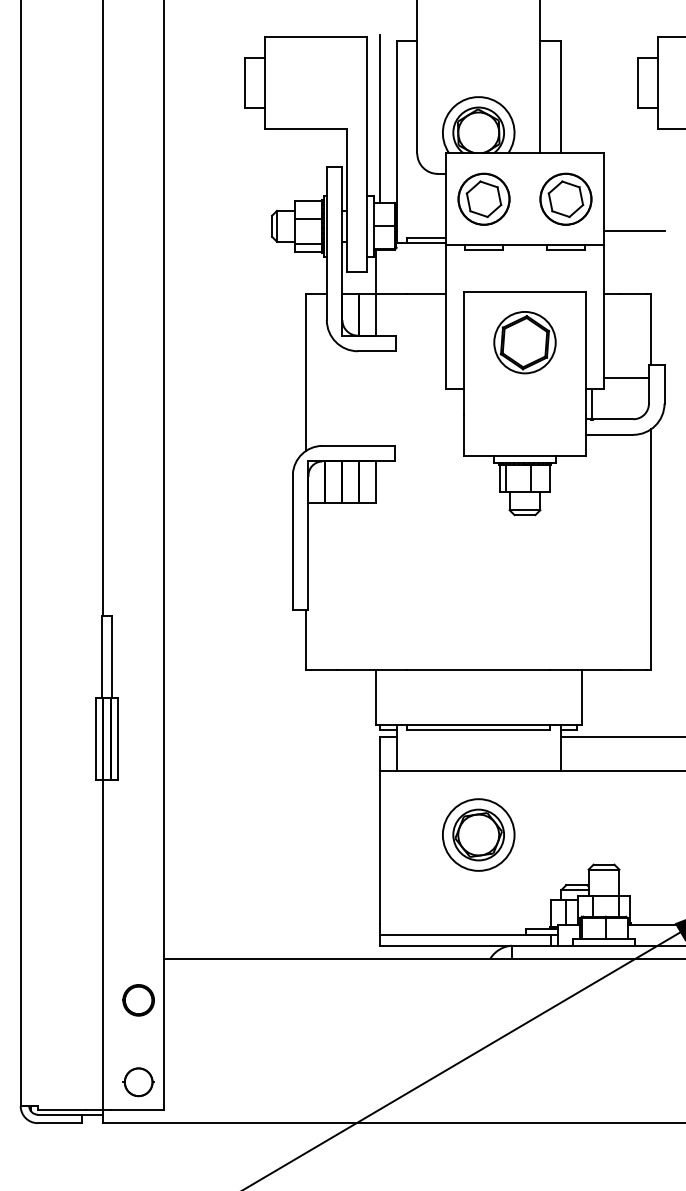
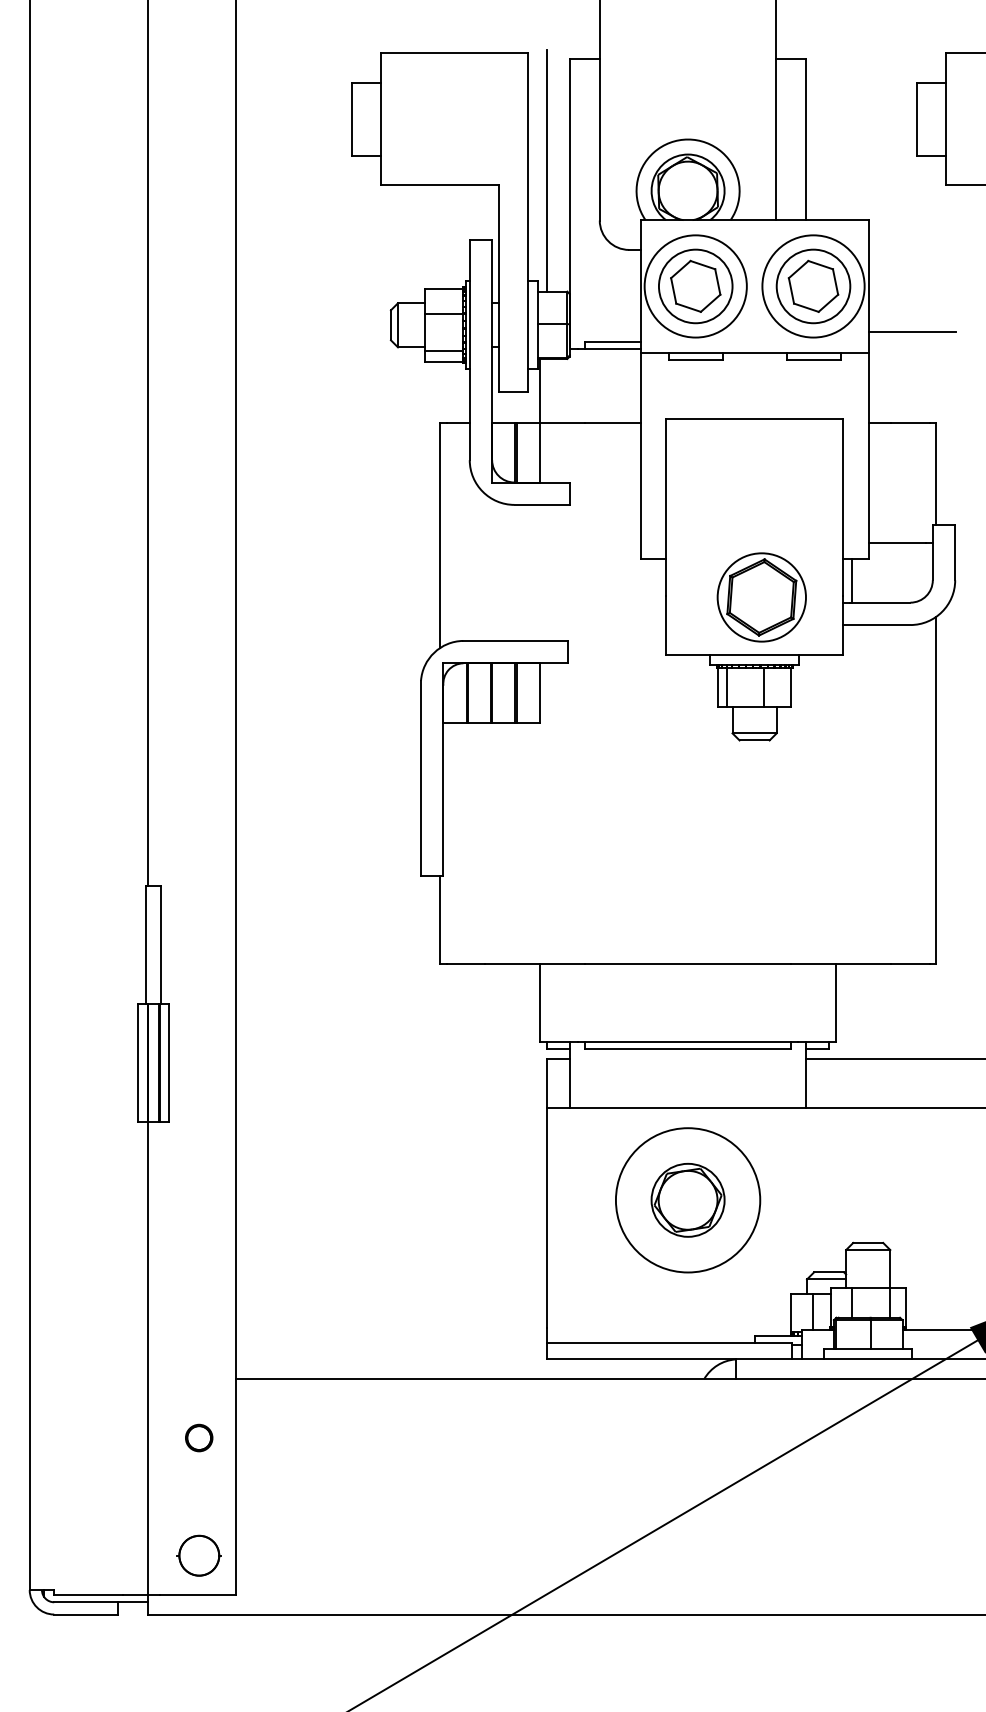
circle: (483, 198) -> (694, 285), size x1.4
circle: (565, 198) -> (812, 285), size x1.4
part: (524, 342) -> (761, 597), moved
circle: (478, 834) -> (687, 1199), size x1.4
part: (138, 1000) -> (199, 1438), size x0.6

